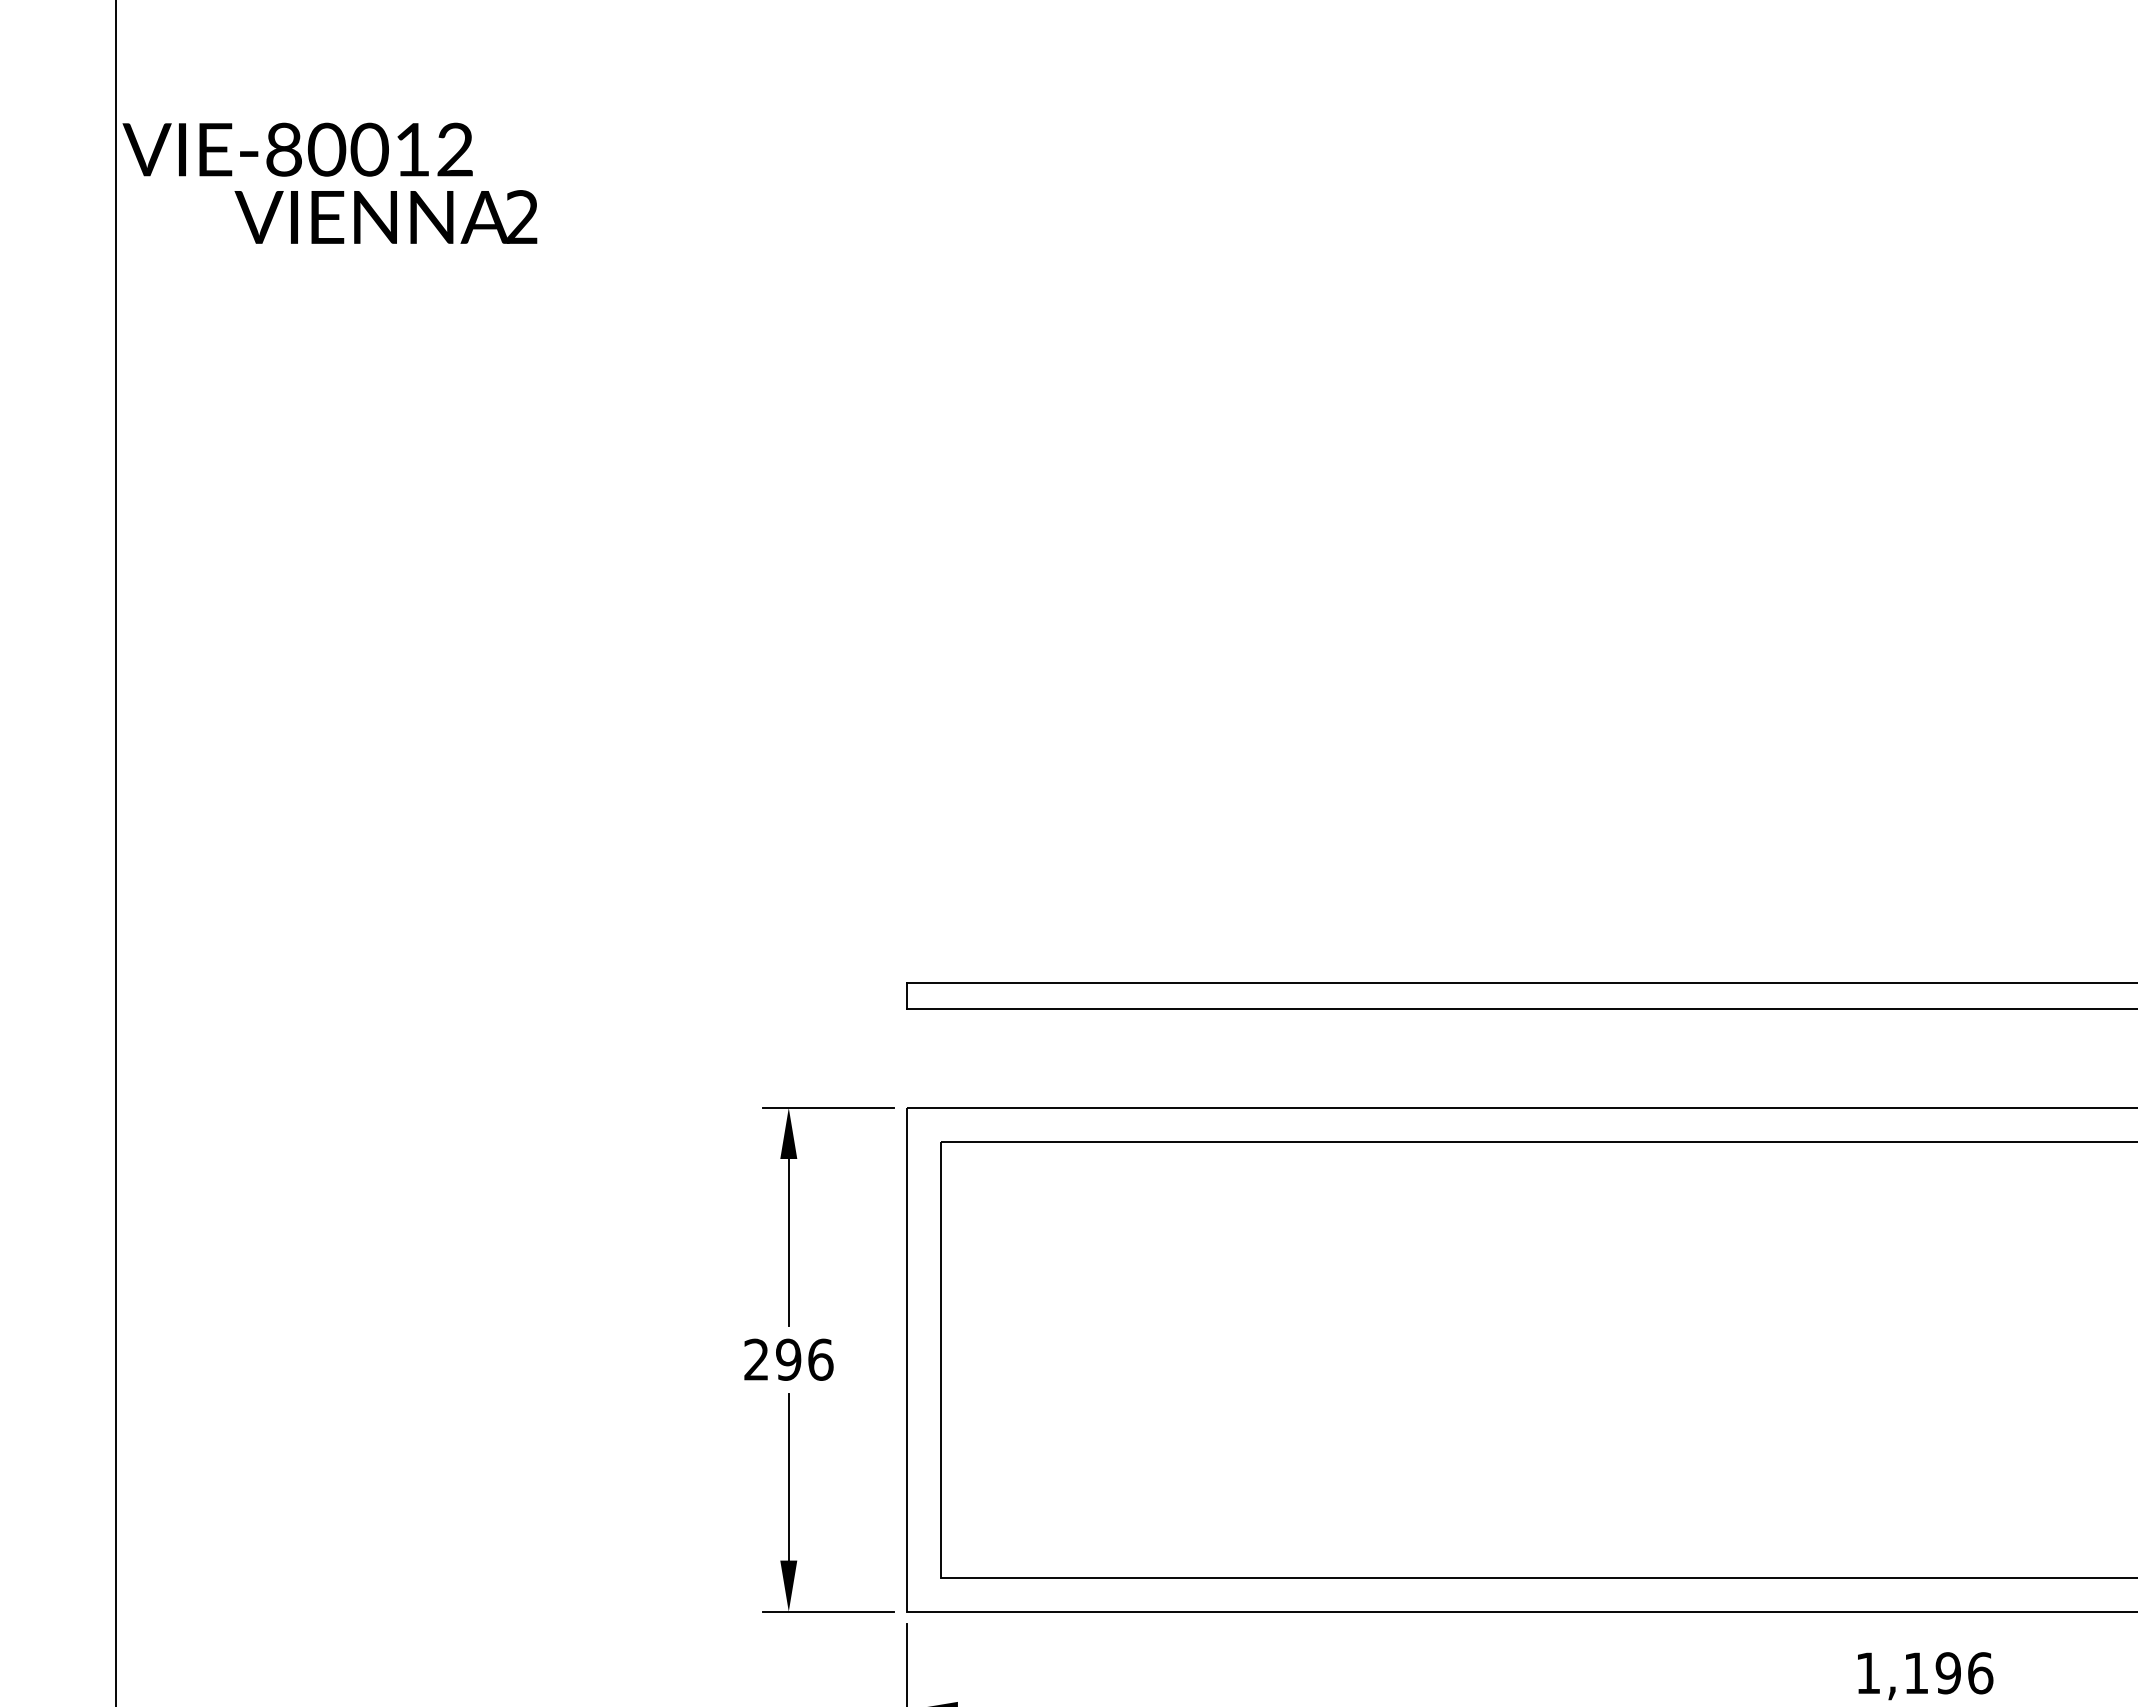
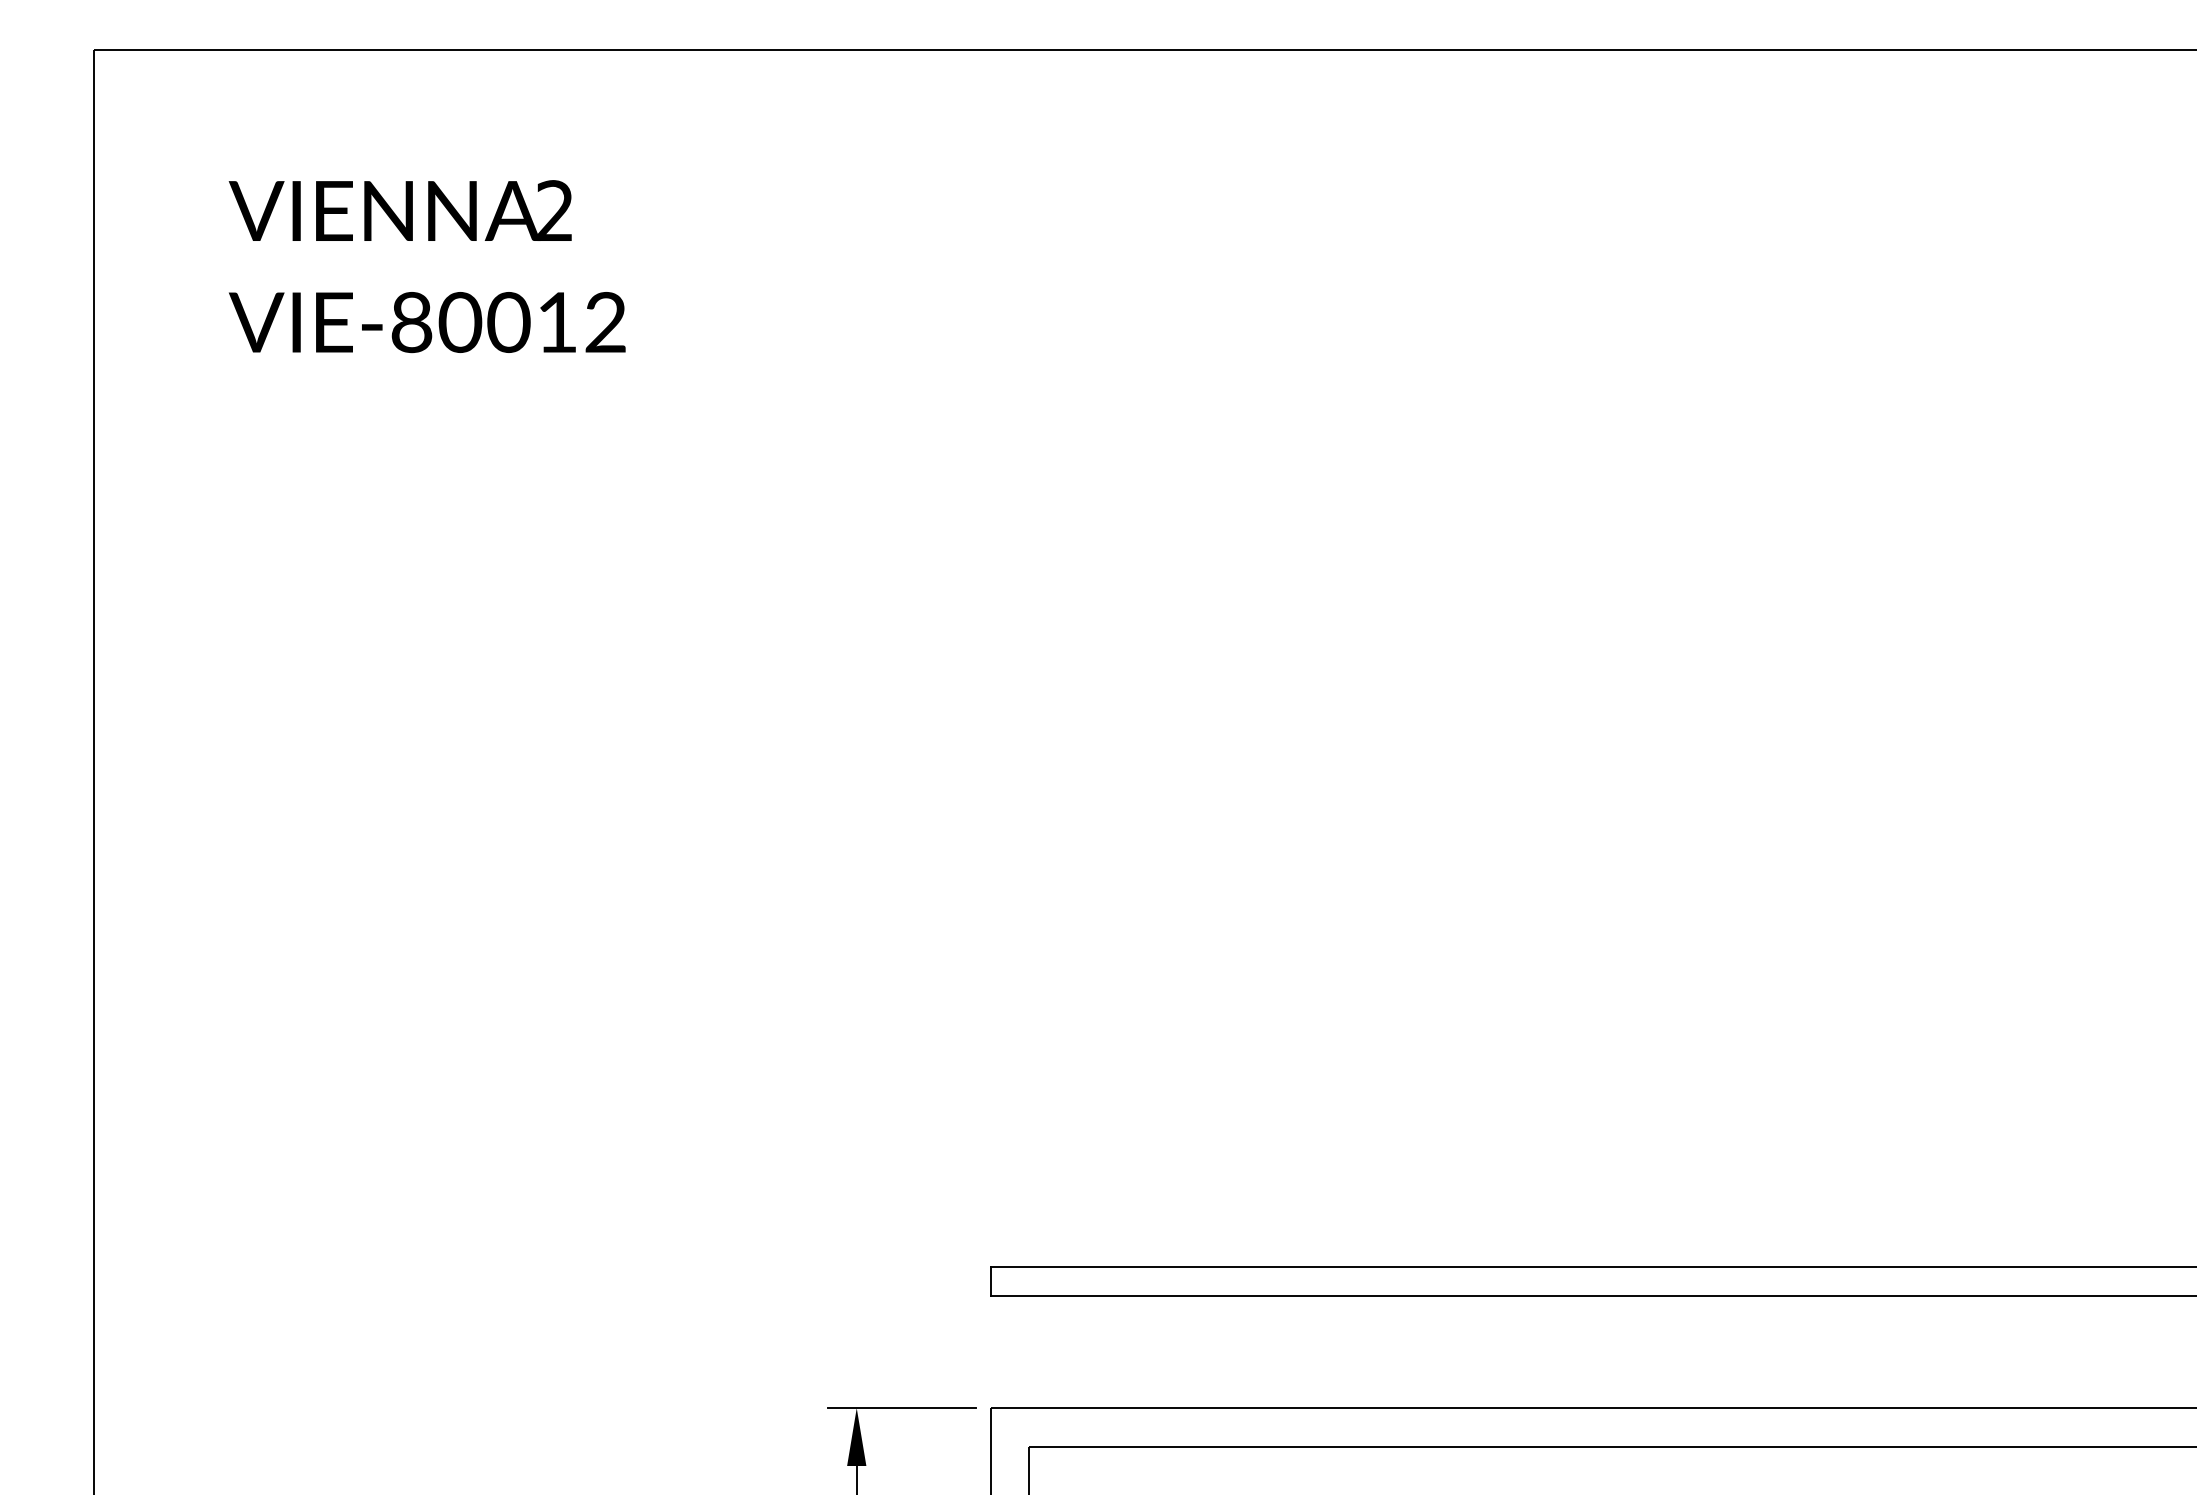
text: (297, 149) -> (427, 322), moved
text: (385, 216) -> (399, 210), moved

